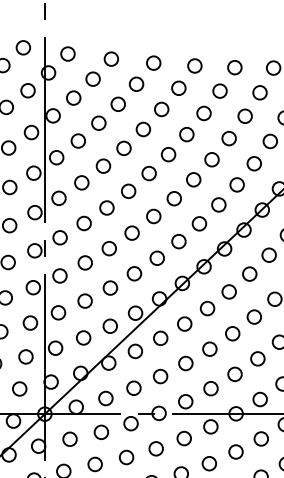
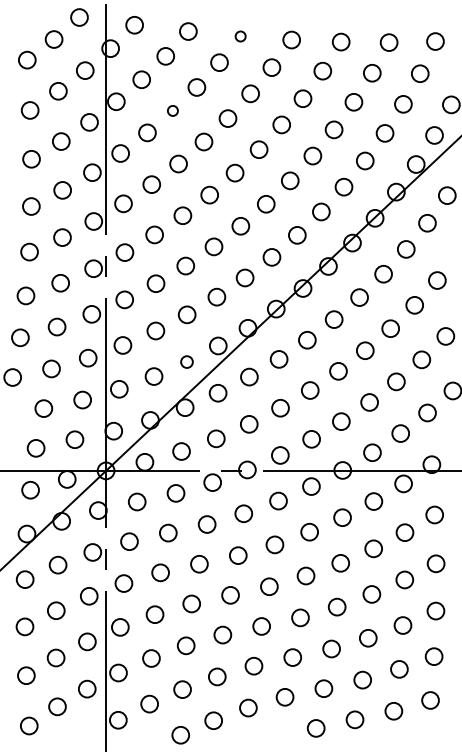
circle: (153, 63) -> (240, 36), size x0.6
circle: (98, 122) -> (172, 110), size x0.6
circle: (109, 325) -> (186, 361), size x0.7

